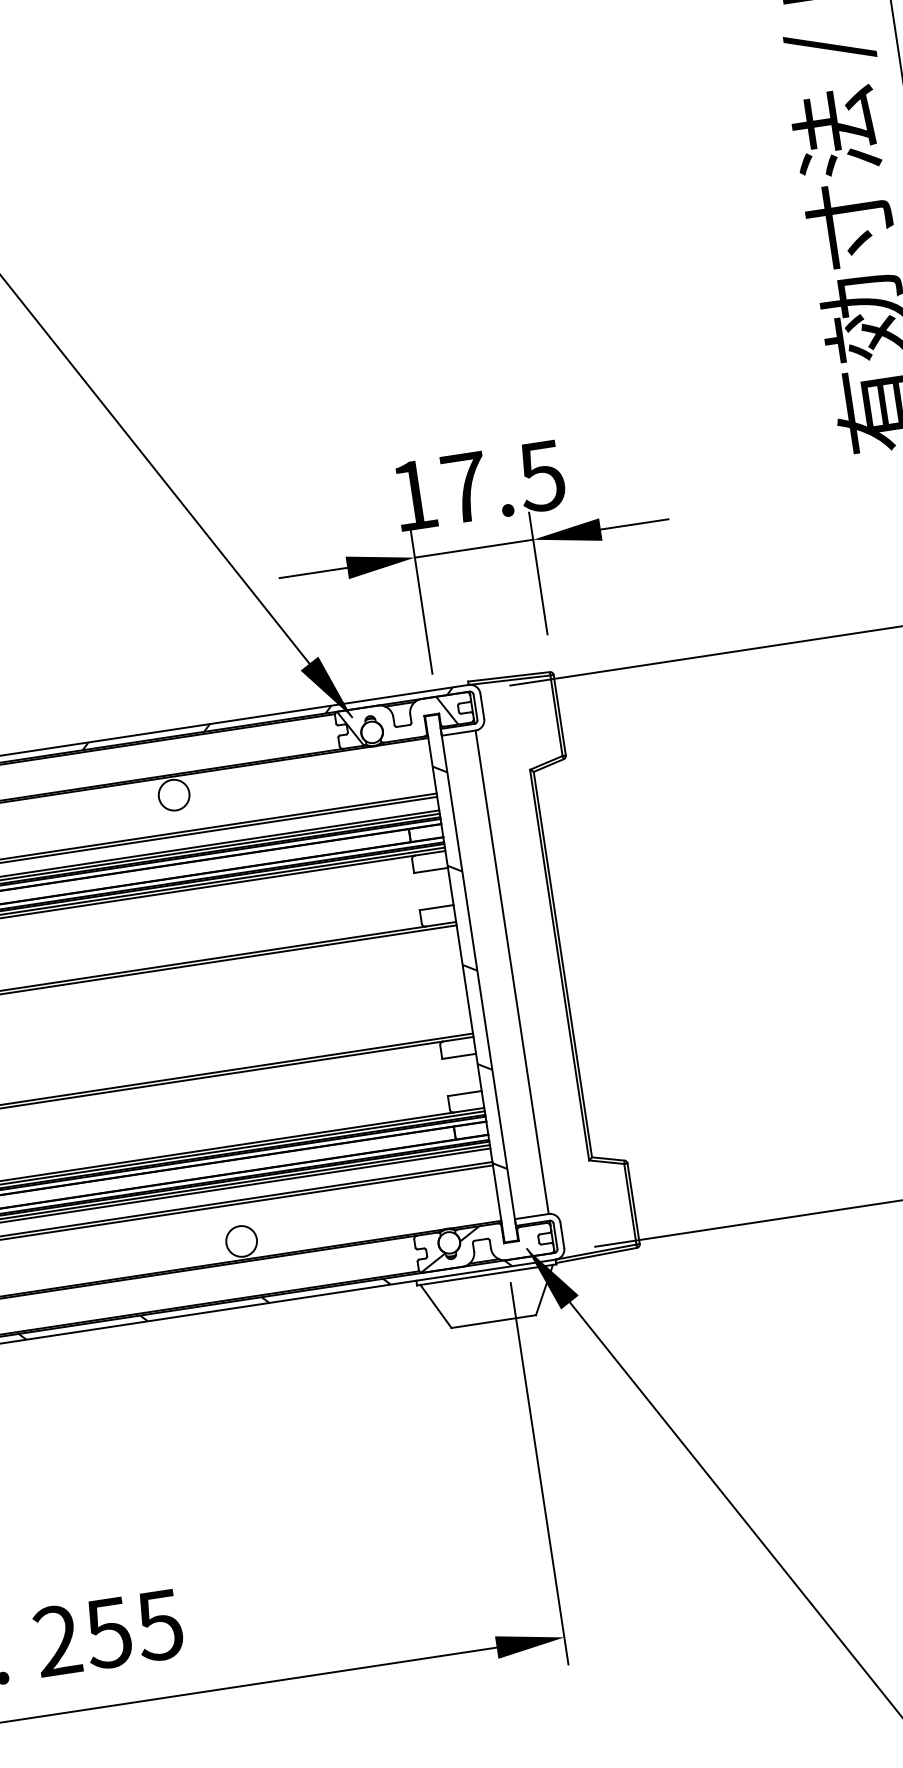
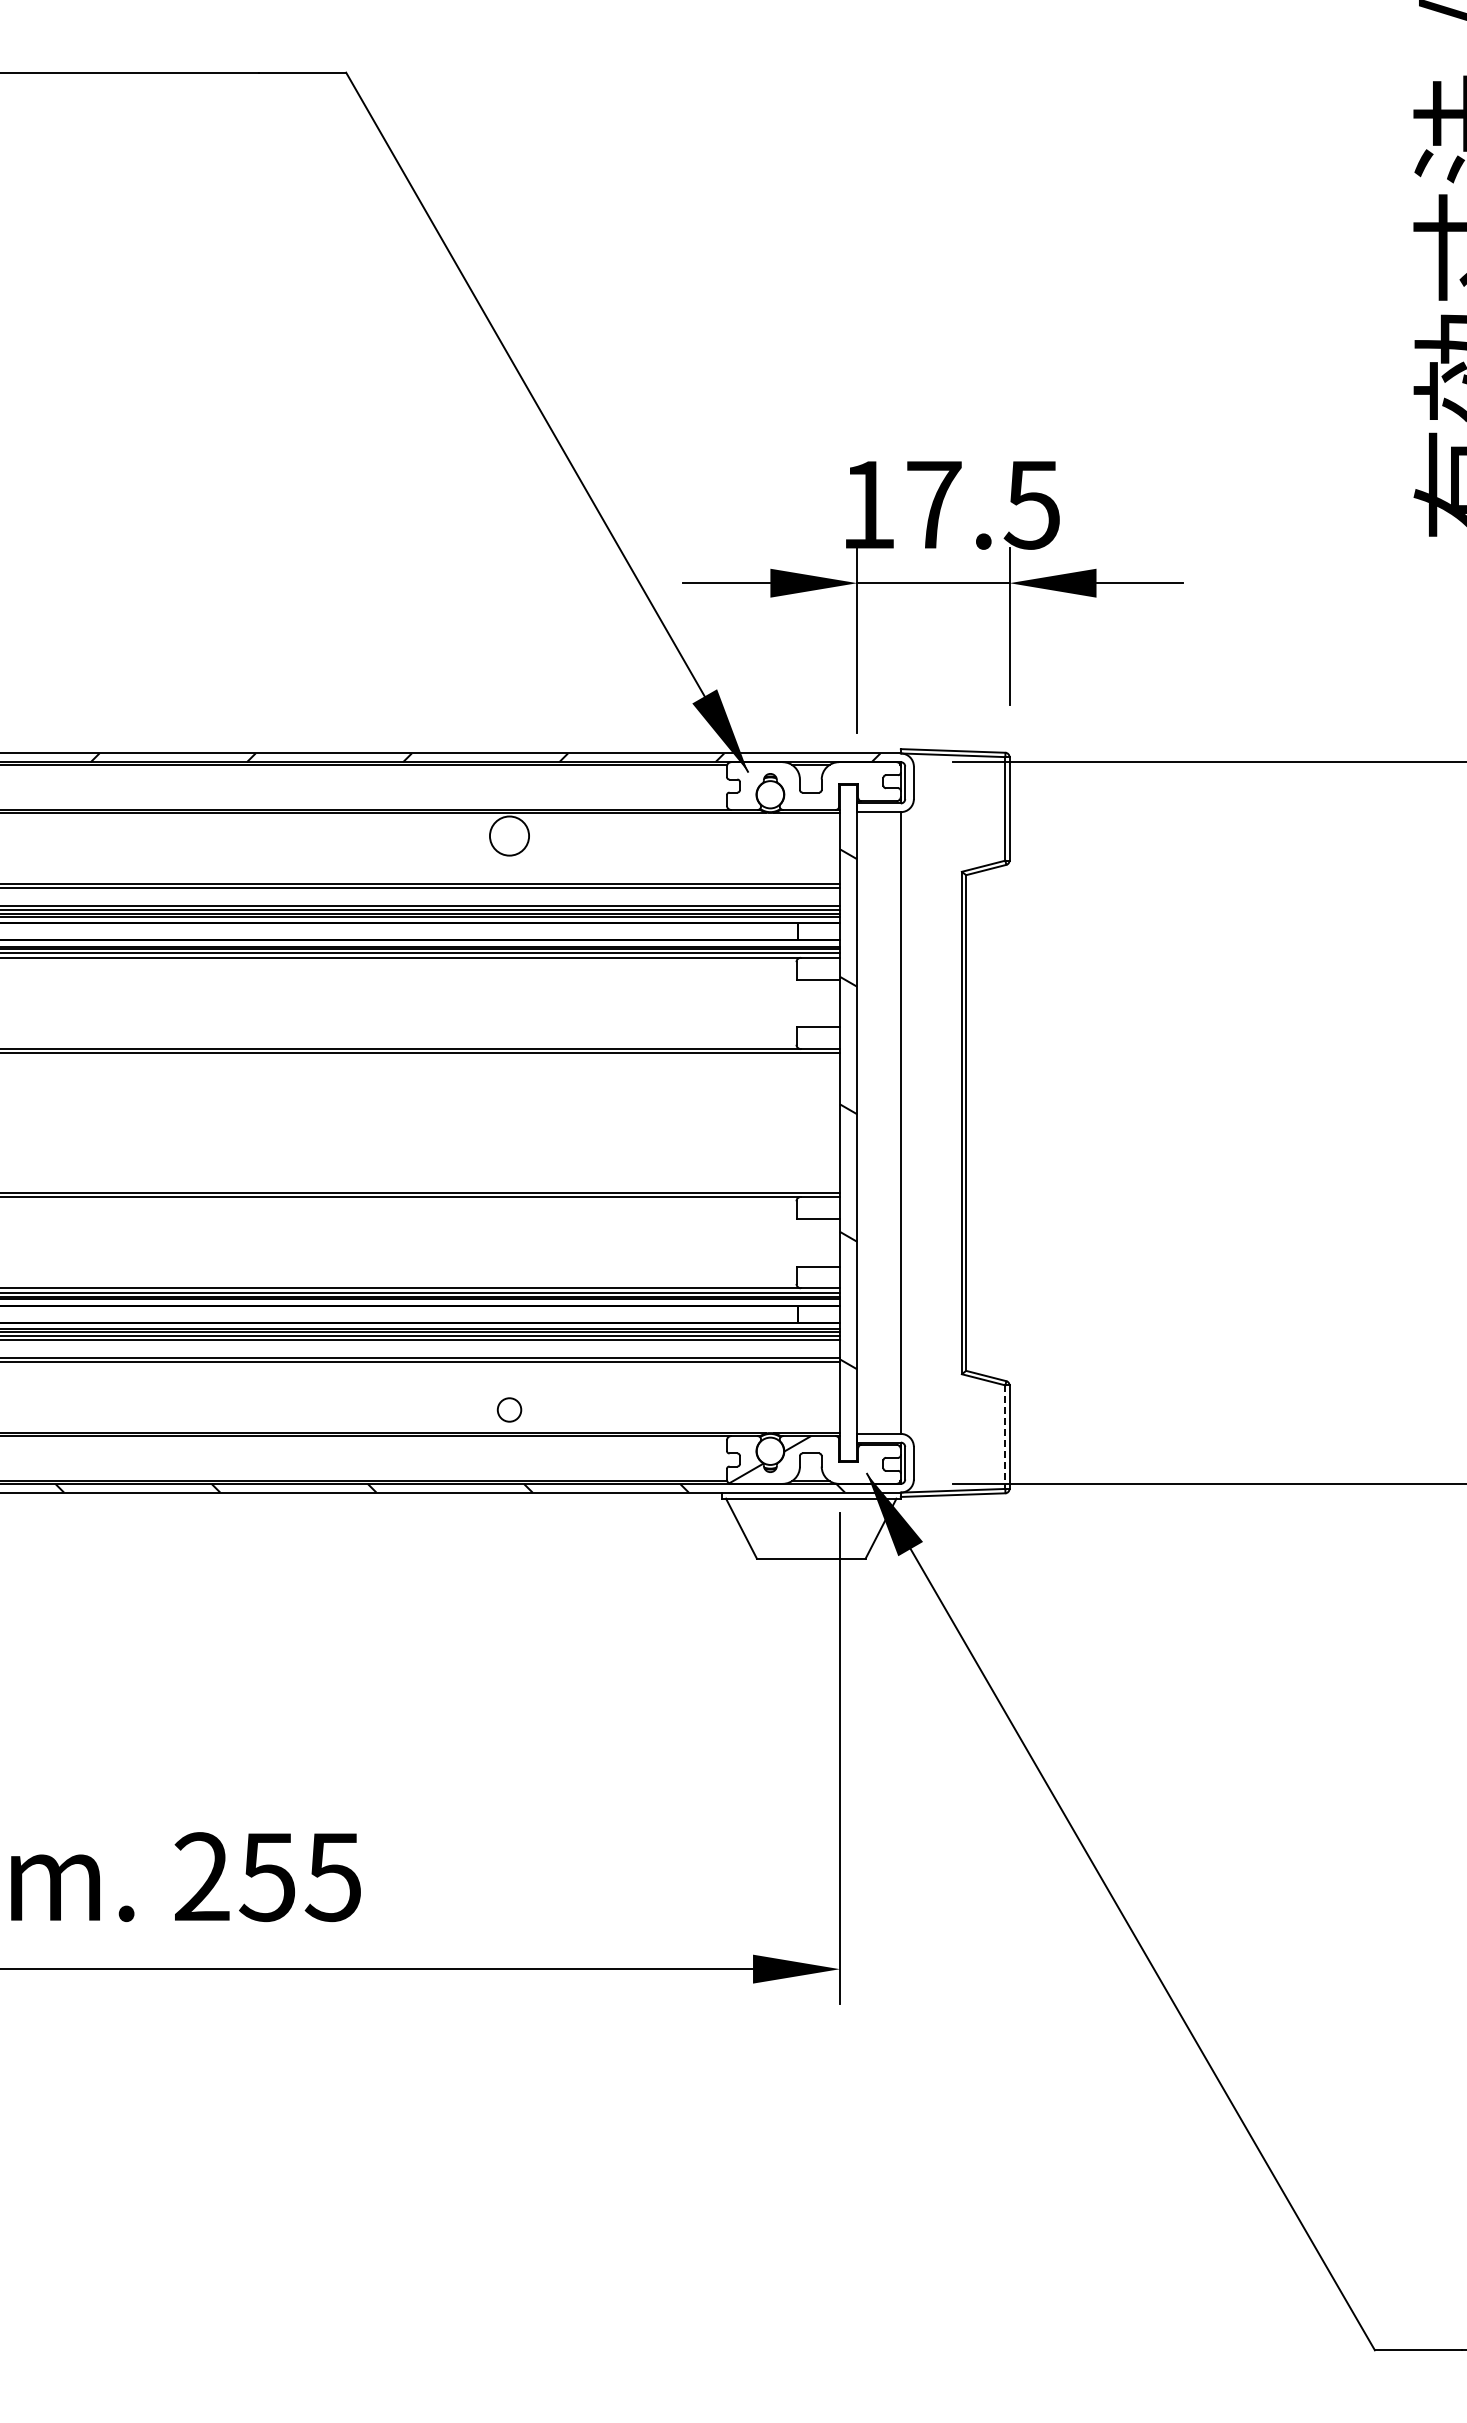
hatch: (398, 721) -> (805, 785), removed
line: (630, 1204) -> (1005, 1437), solid -> dashed
circle: (241, 1241) -> (509, 1409), size x0.6

